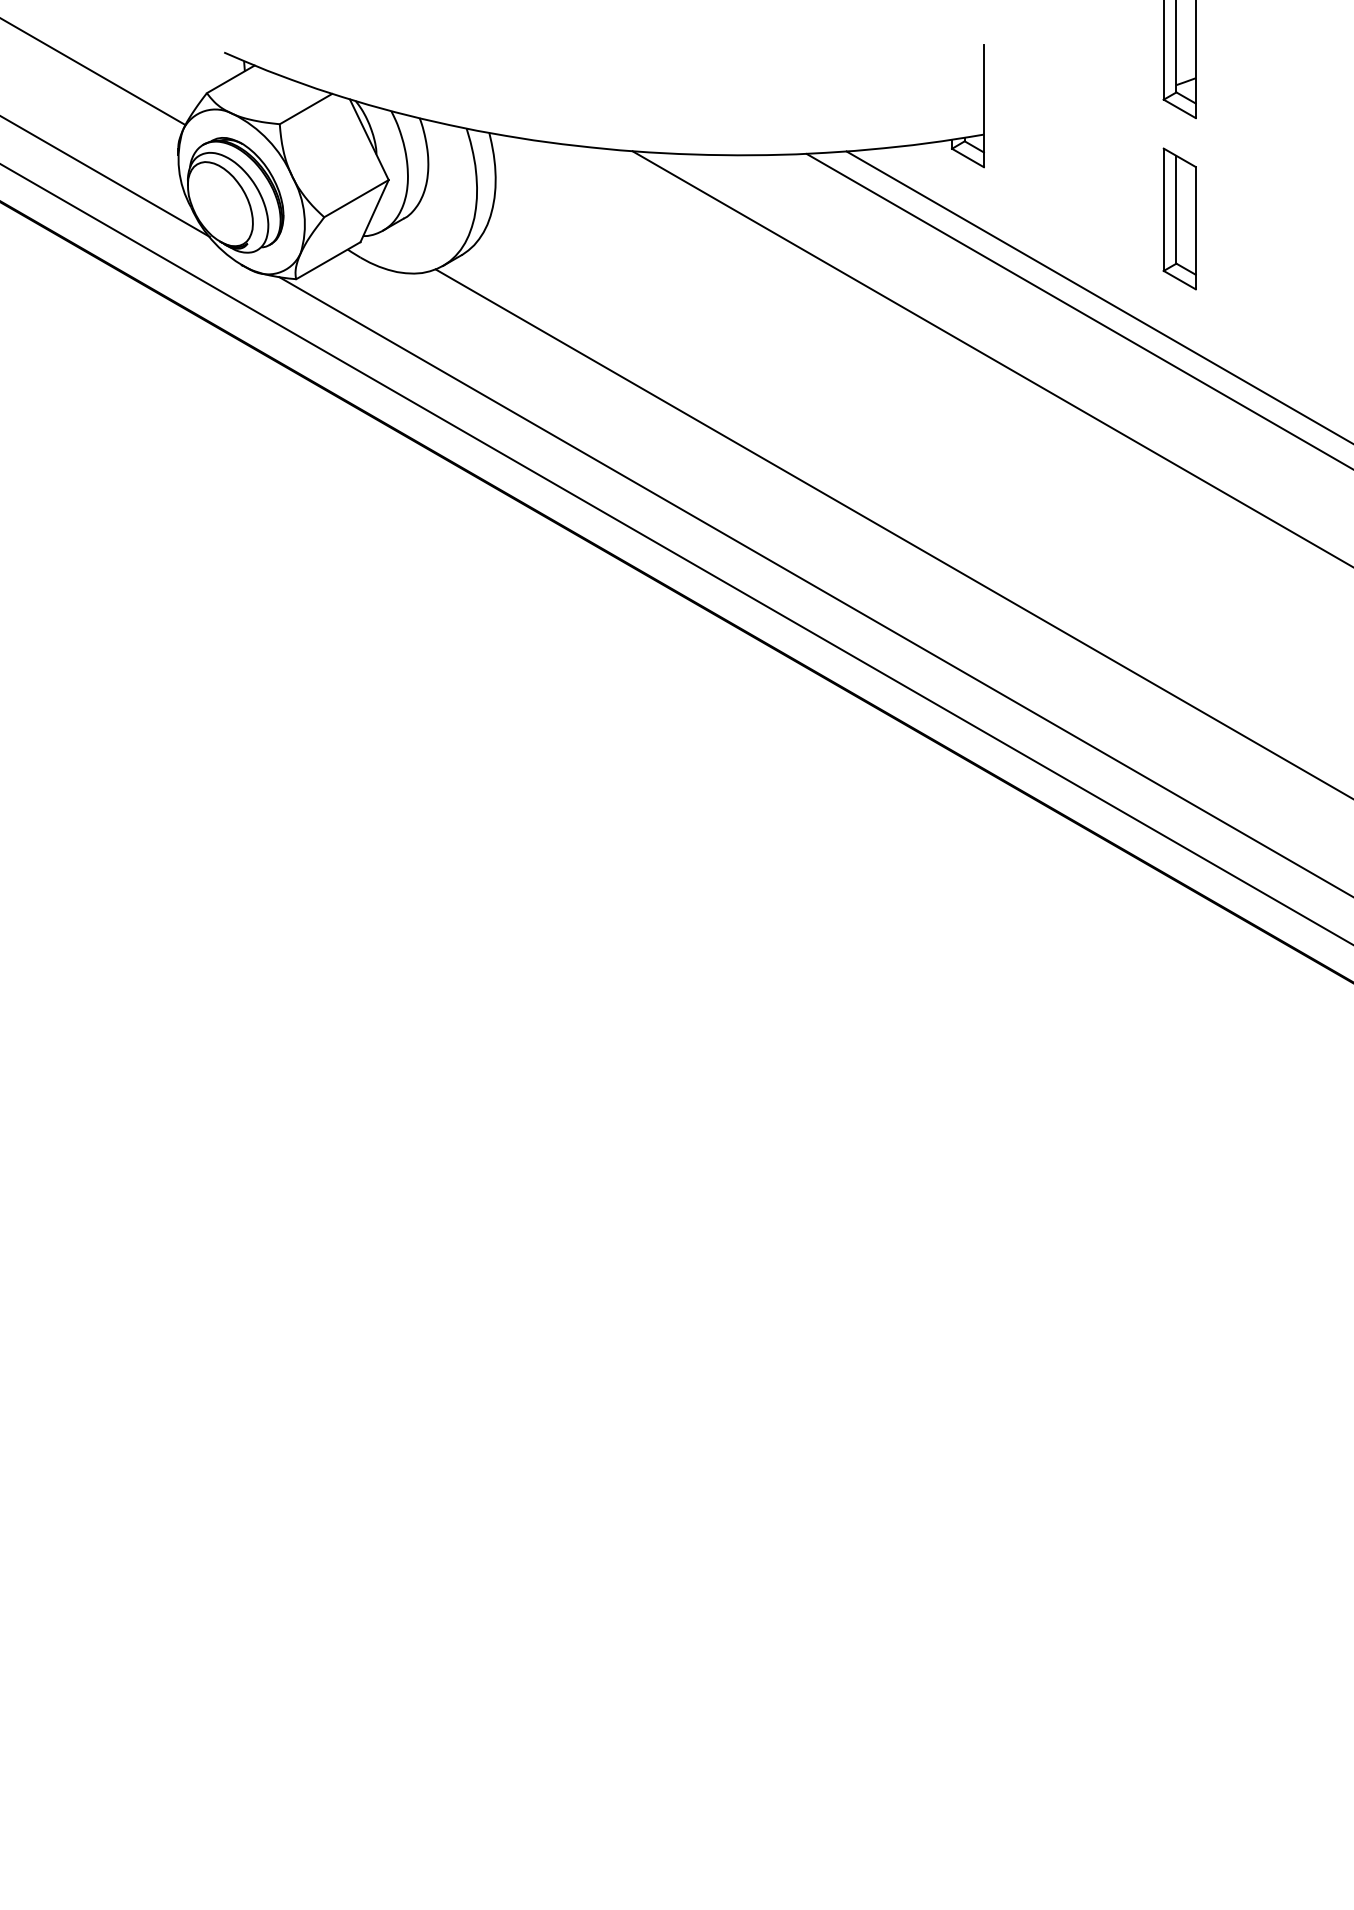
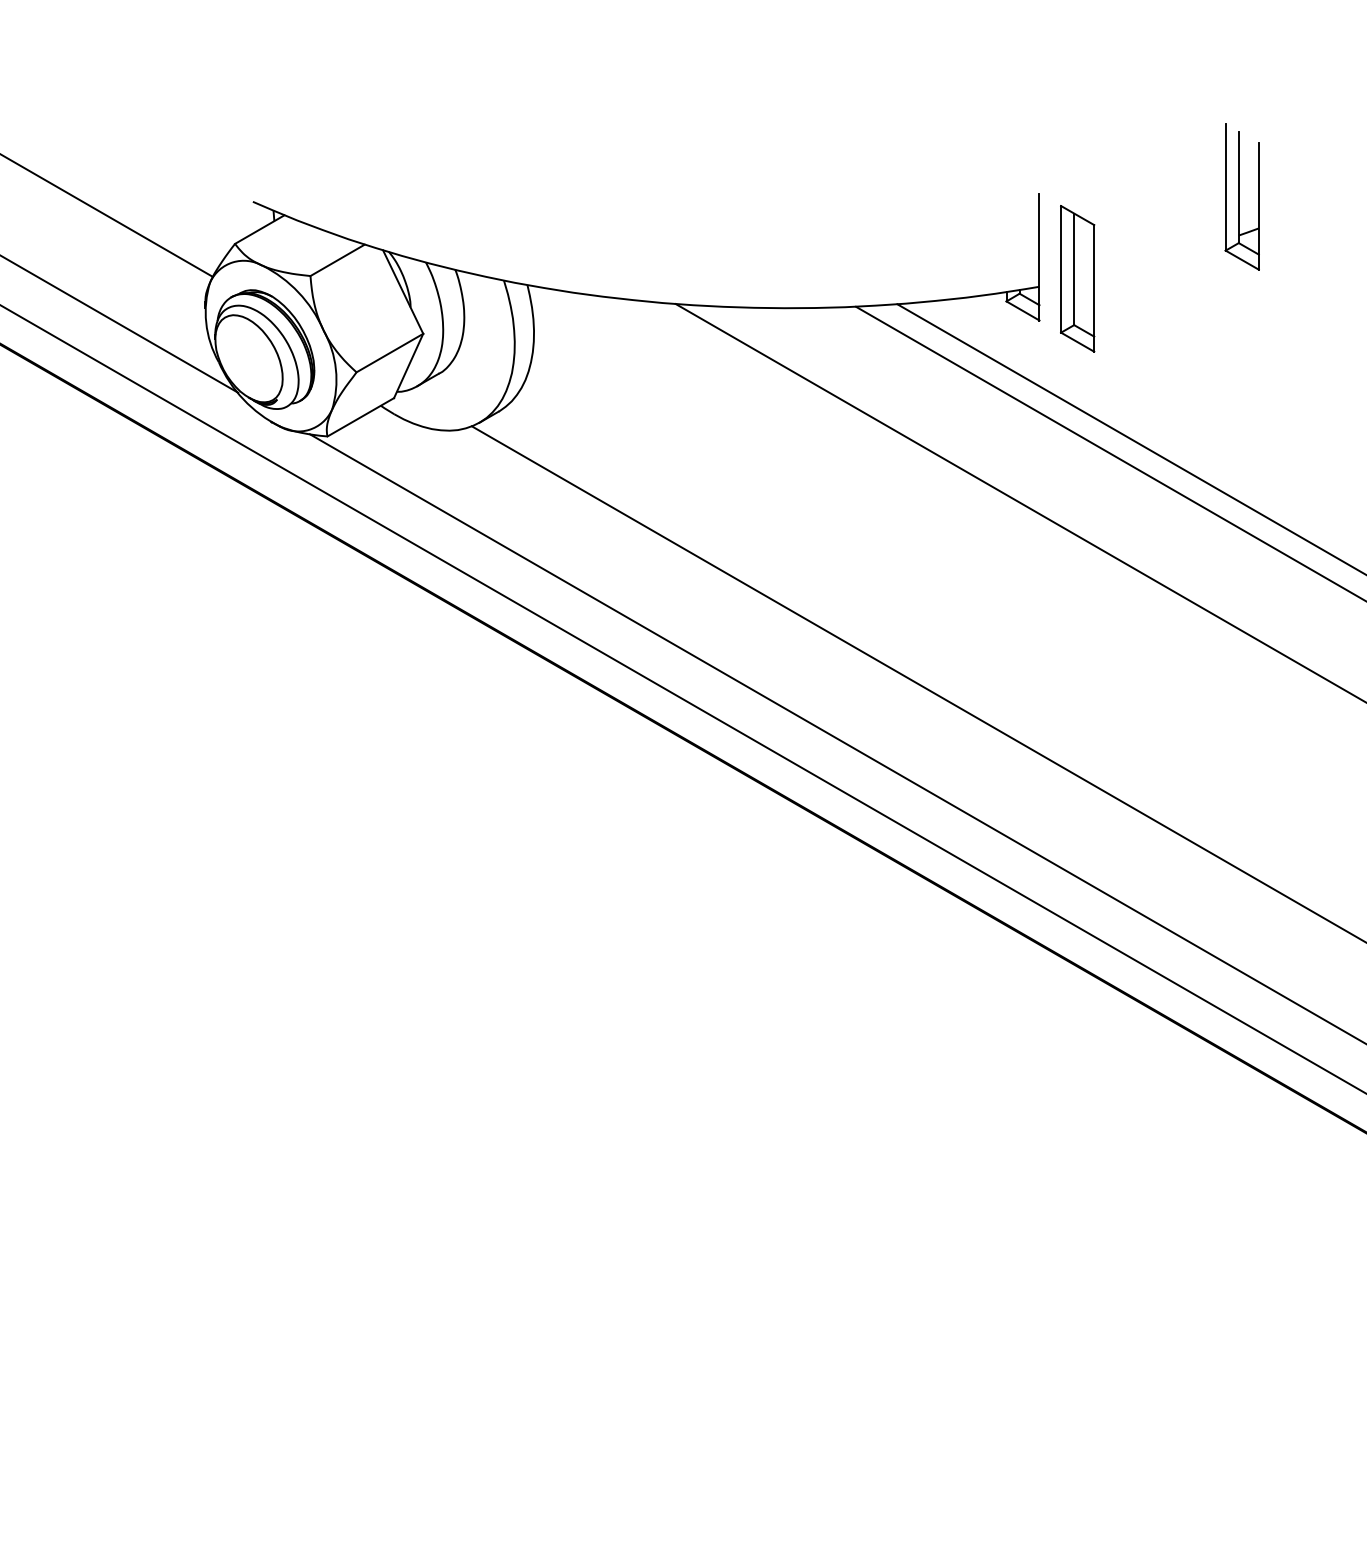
part: (1179, 218) -> (1077, 278), moved

